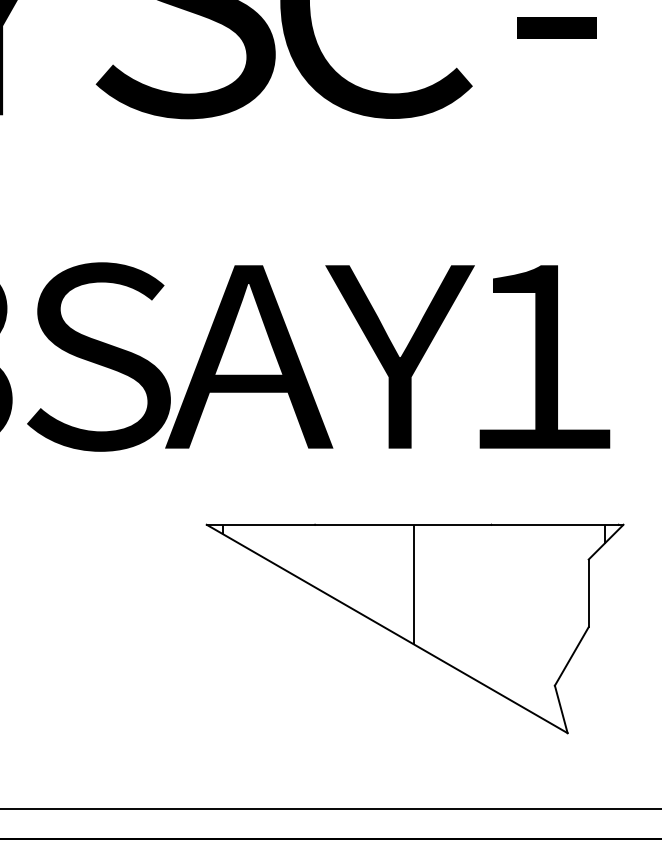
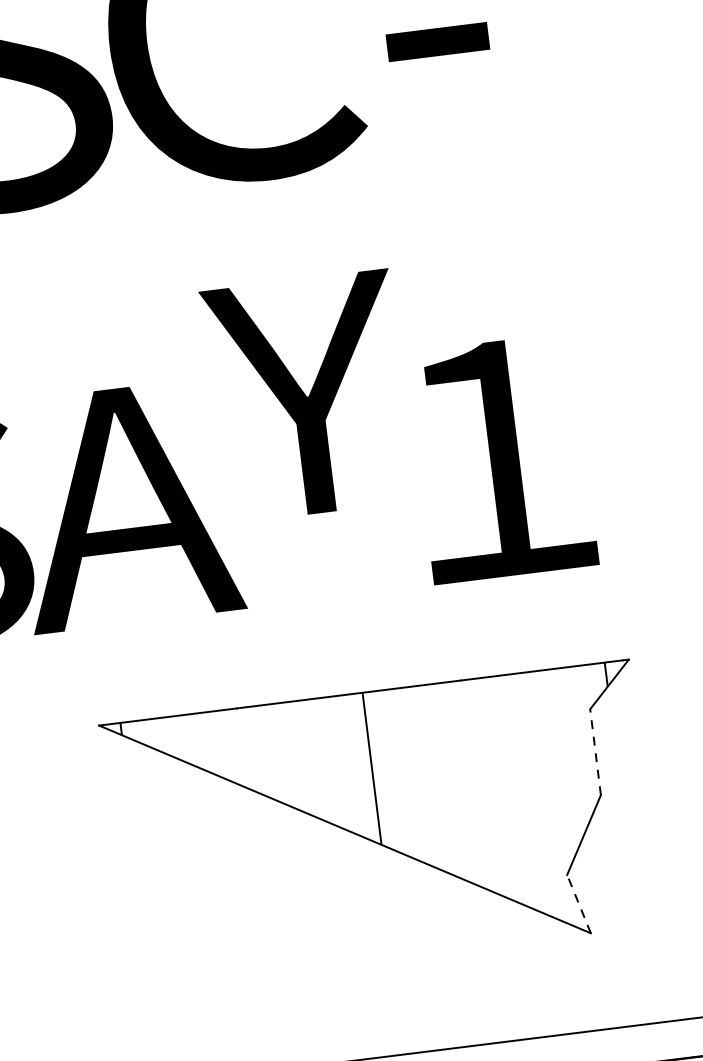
text: (556, 27) -> (437, 41), moved
text: (399, 356) -> (306, 395), moved
line: (588, 593) -> (595, 752), solid -> dashed
line: (561, 709) -> (579, 904), solid -> dashed

